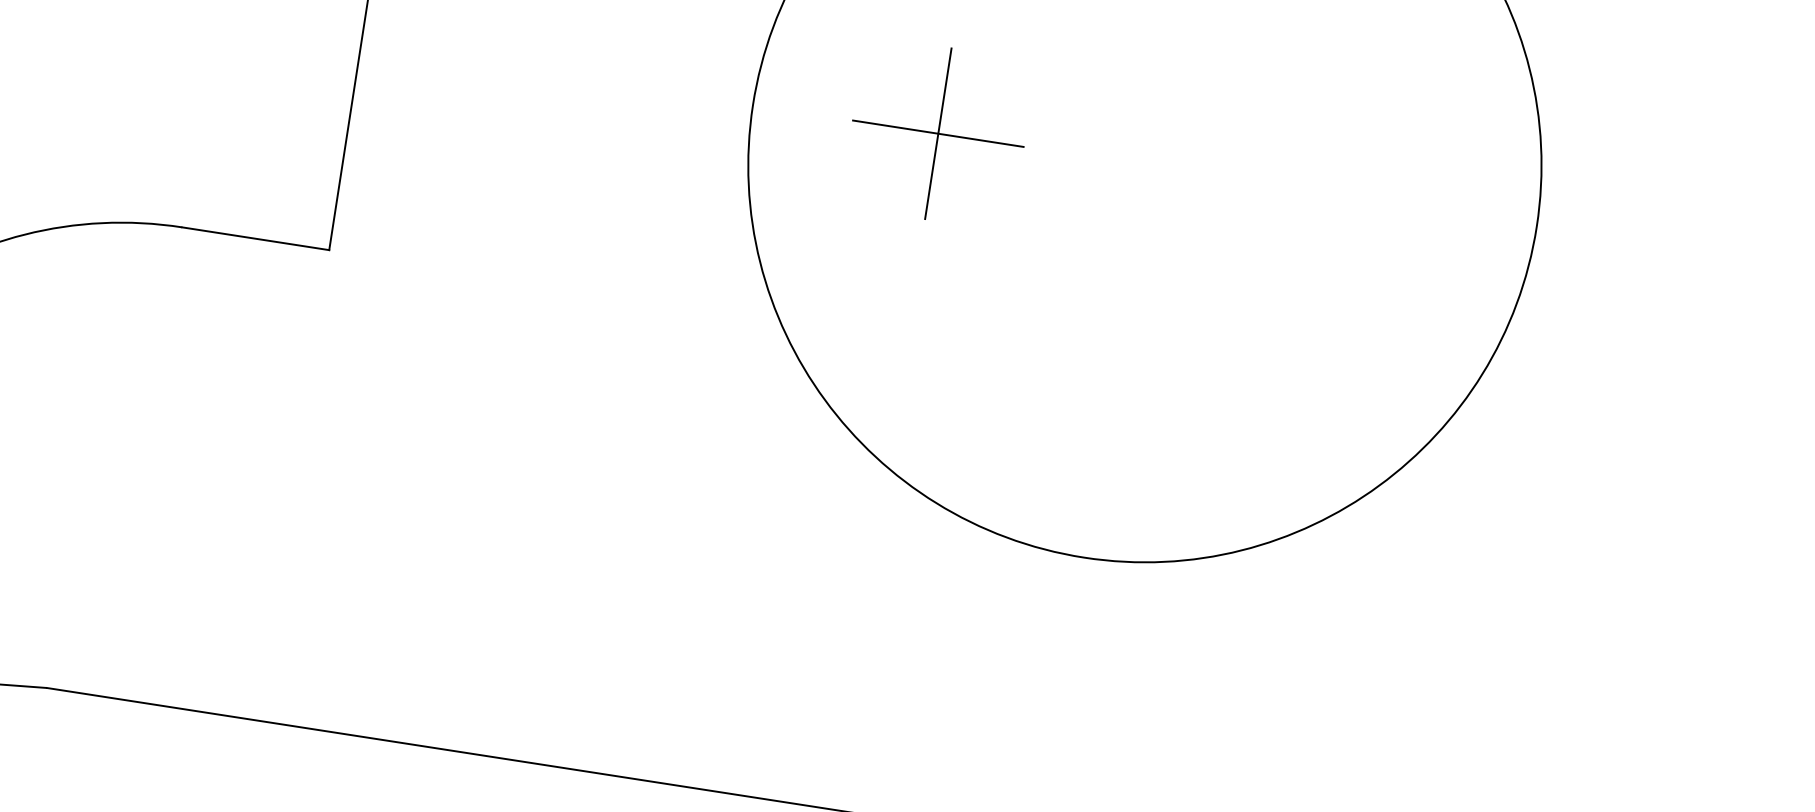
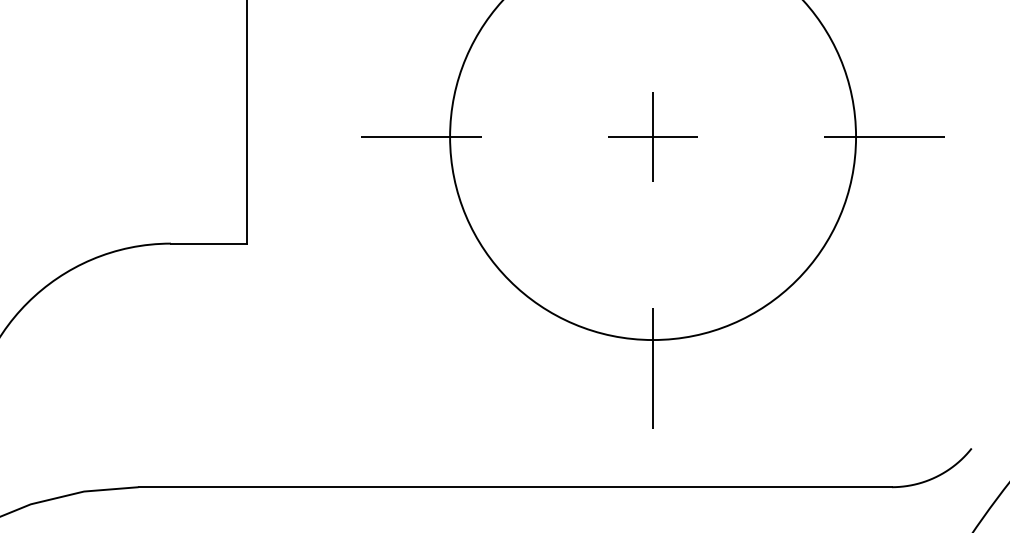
line: (695, 97) -> (420, 137), added
part: (937, 132) -> (652, 136), moved
line: (1591, 235) -> (884, 137), added
line: (1076, 612) -> (653, 368), added

